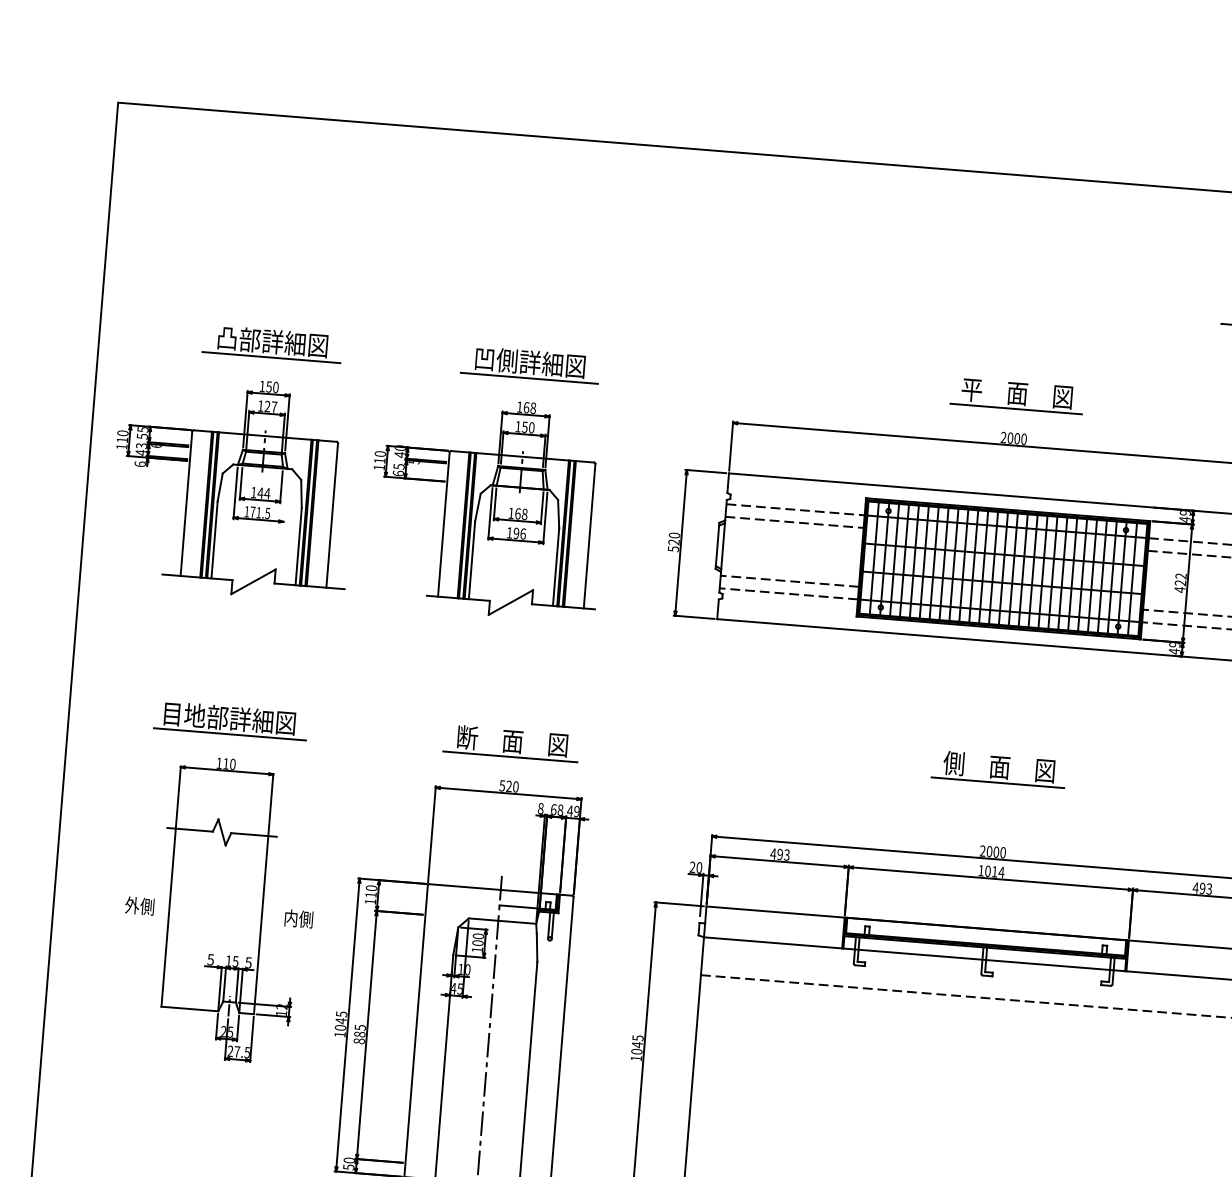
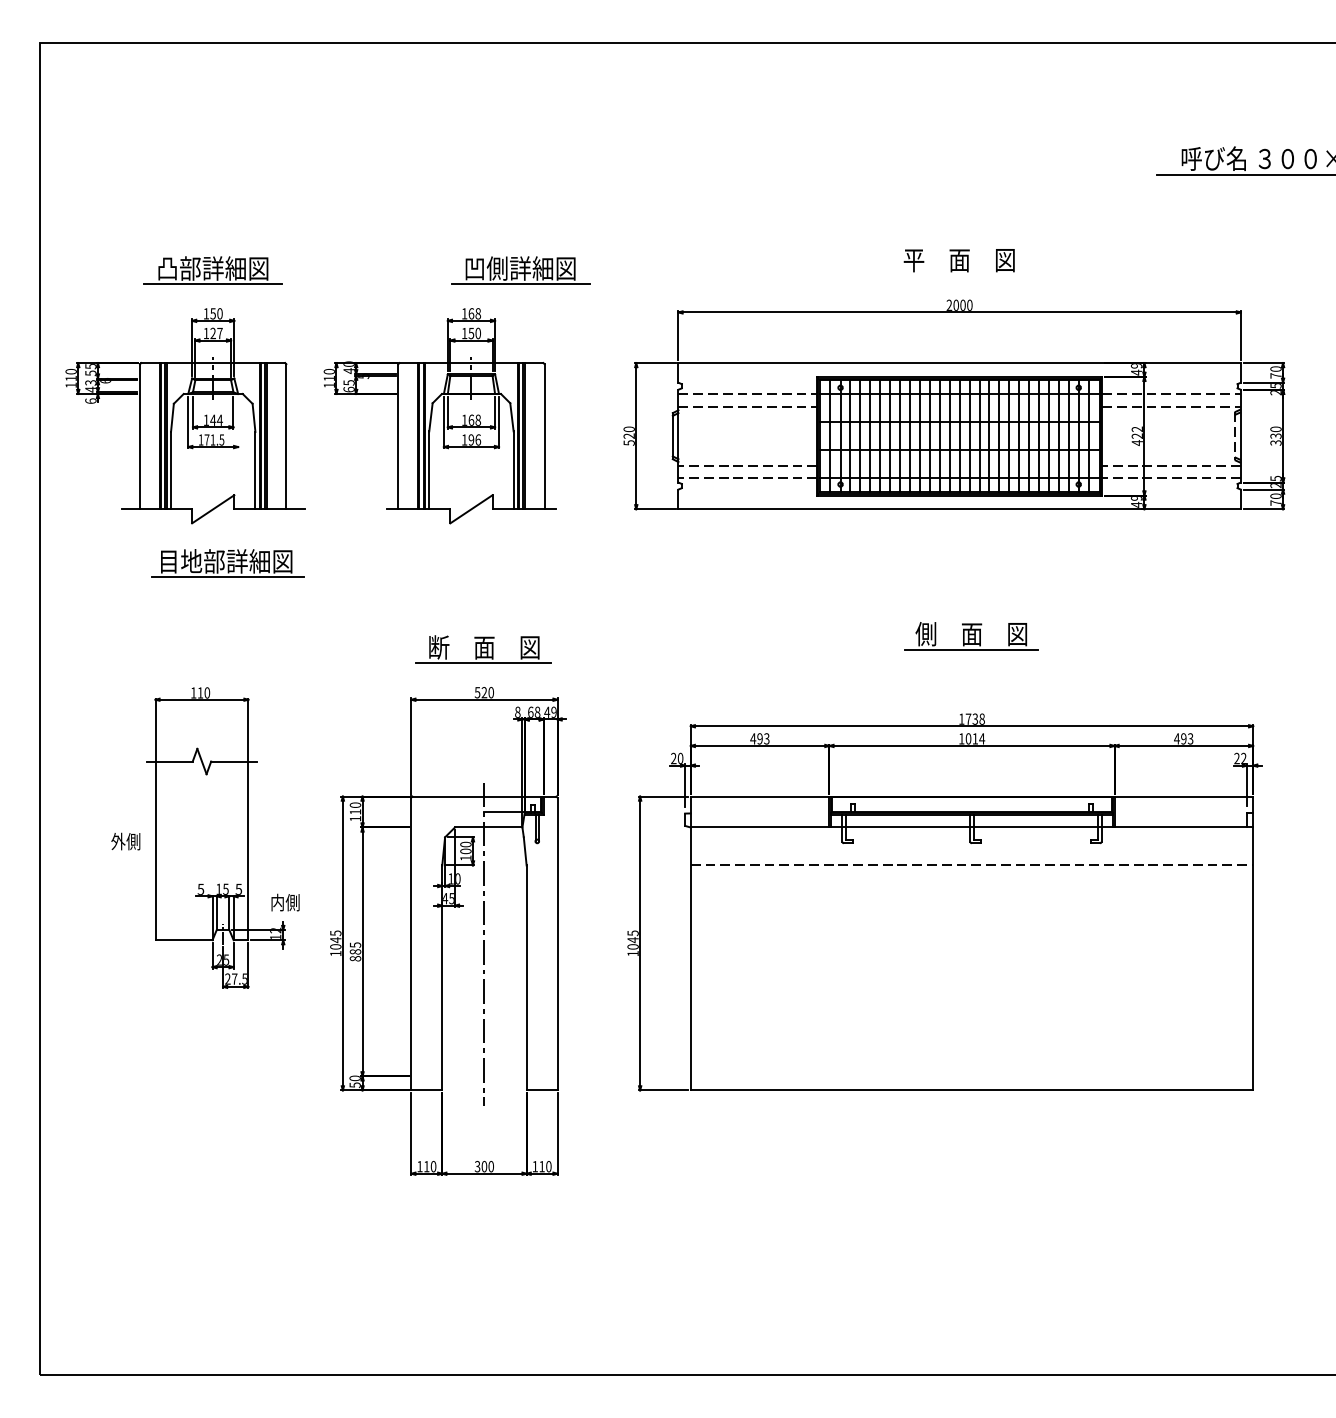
part: (530, 364) -> (520, 270), moved
line: (1016, 408) -> (959, 275), removed
part: (230, 720) -> (227, 563), moved
text: (992, 851) -> (971, 718), 2000 -> 1738
text: (298, 918) -> (285, 902), moved

